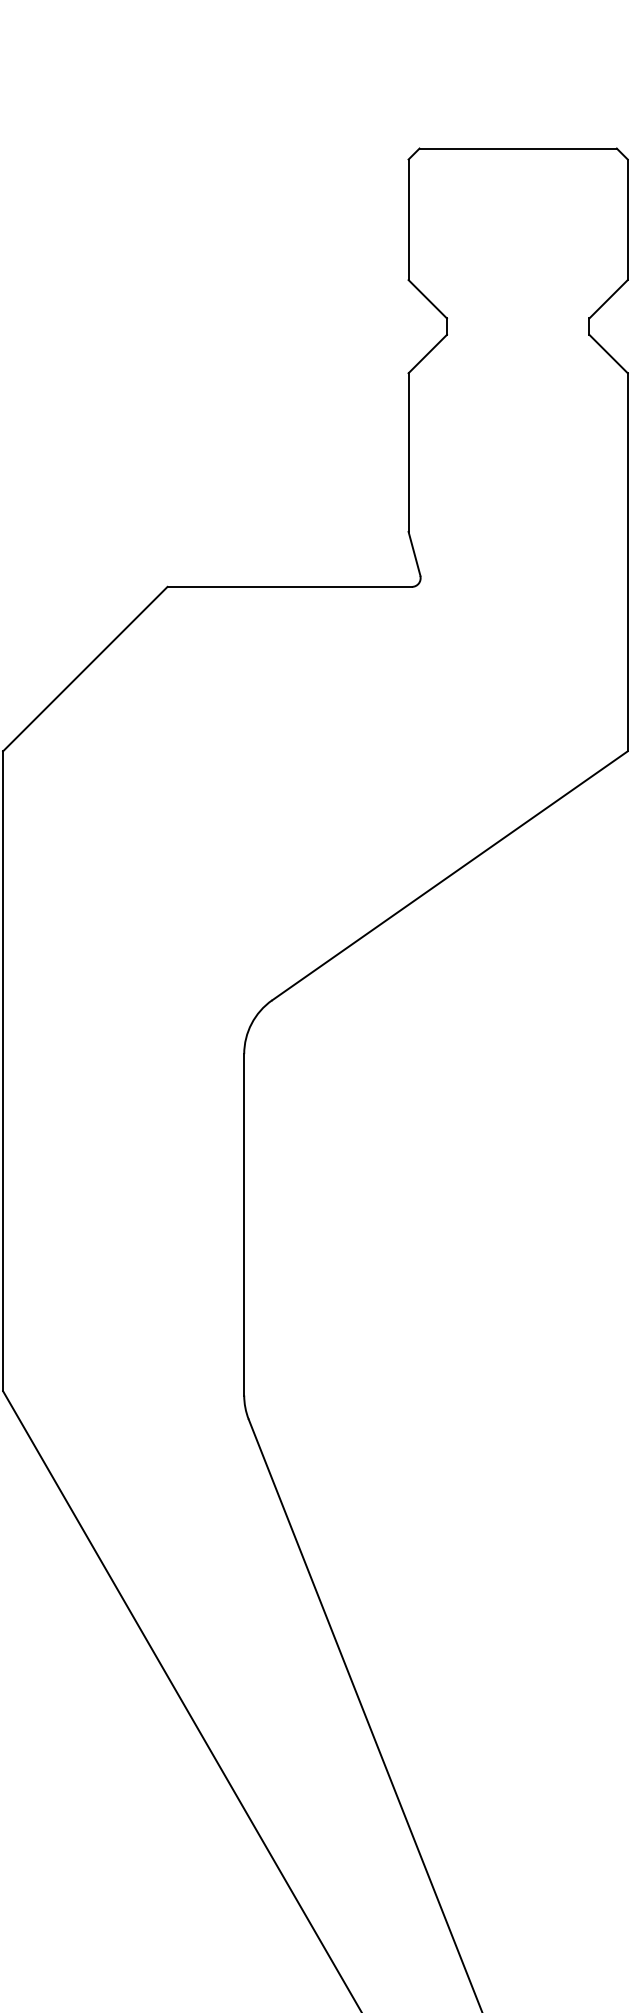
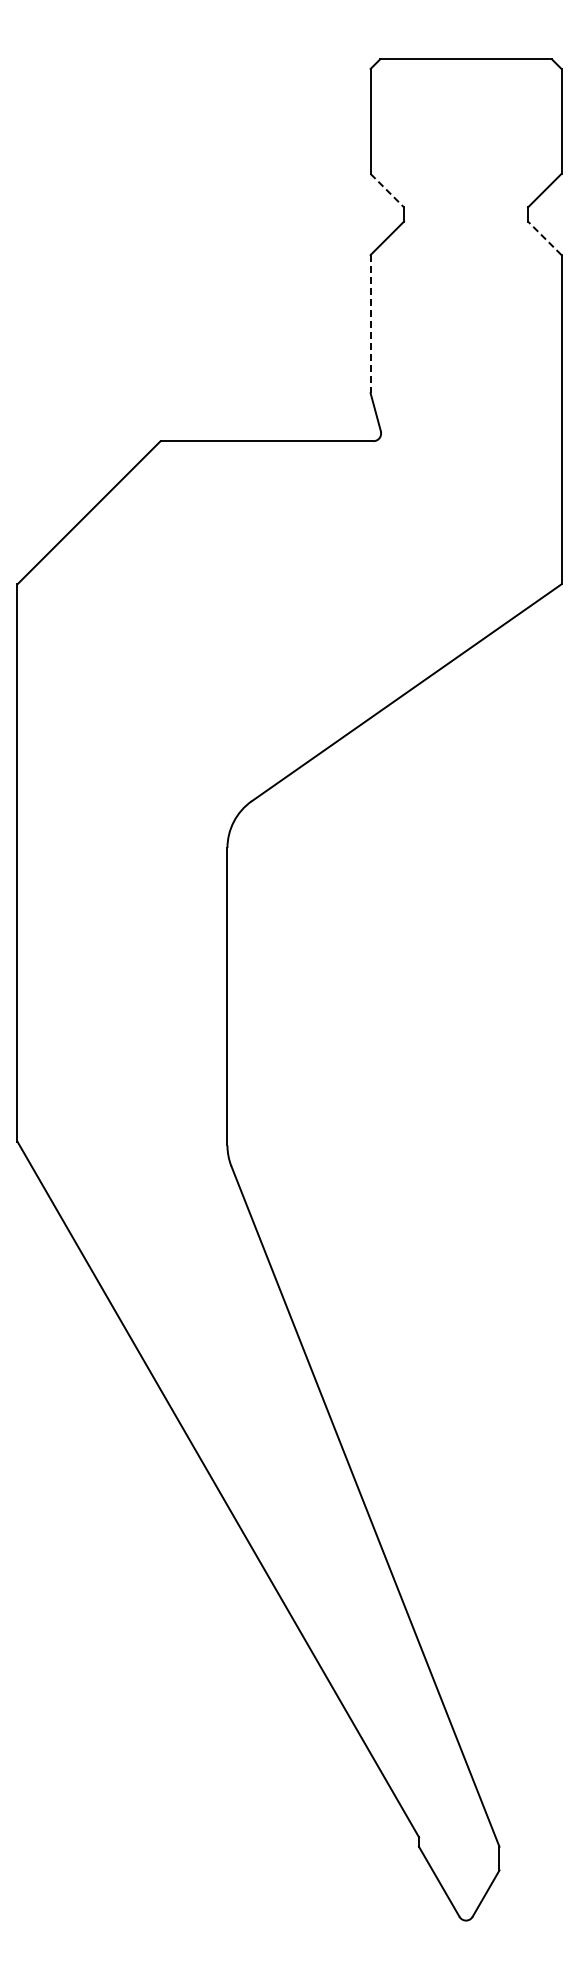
line: (427, 299) -> (387, 190), solid -> dashed
line: (608, 354) -> (544, 238), solid -> dashed
line: (408, 452) -> (370, 324), solid -> dashed

